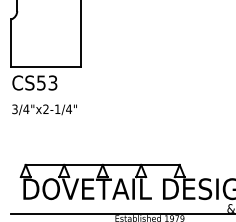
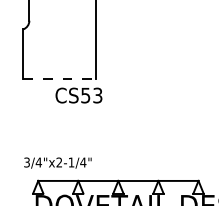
line: (46, 66) -> (59, 78), solid -> dashed
text: (34, 82) -> (78, 95), moved
text: (44, 109) -> (57, 162), moved

